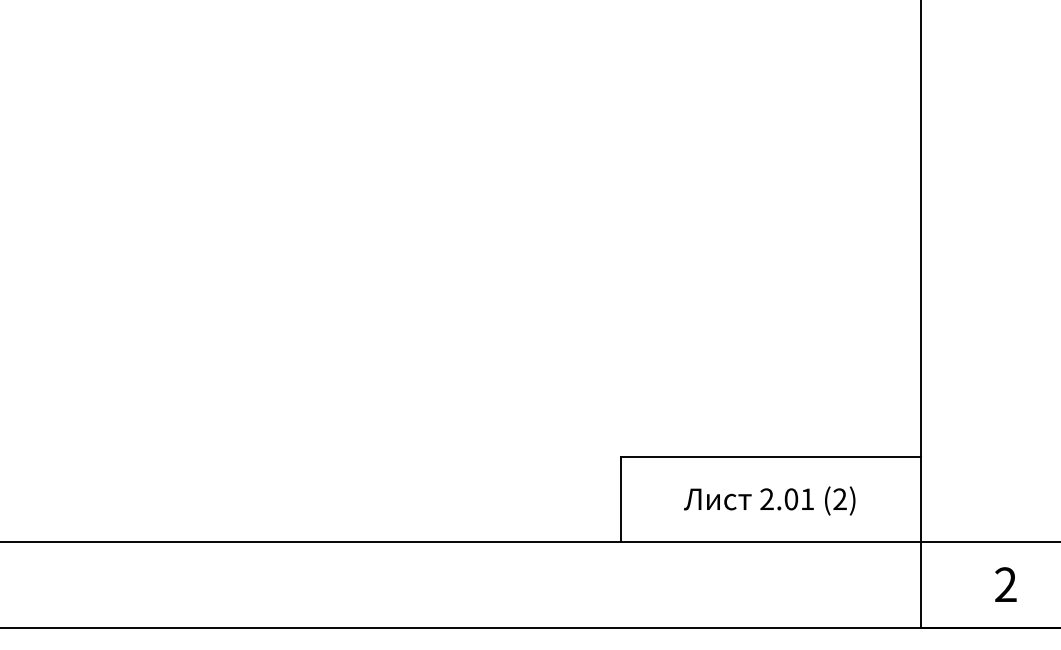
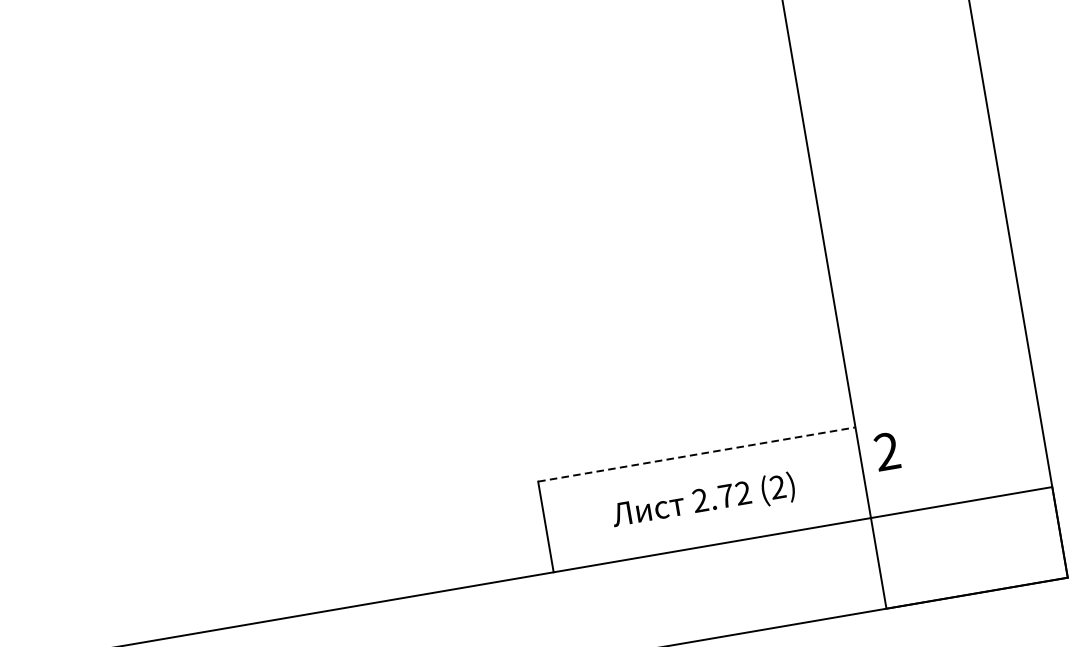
line: (770, 456) -> (696, 454), solid -> dashed
text: (799, 499) -> (734, 494), 2.01 -> 2.72
text: (1005, 584) -> (886, 451), moved

